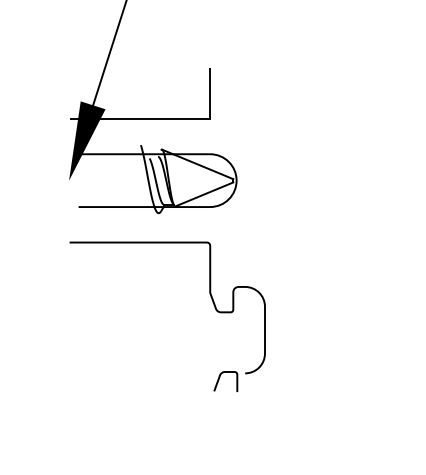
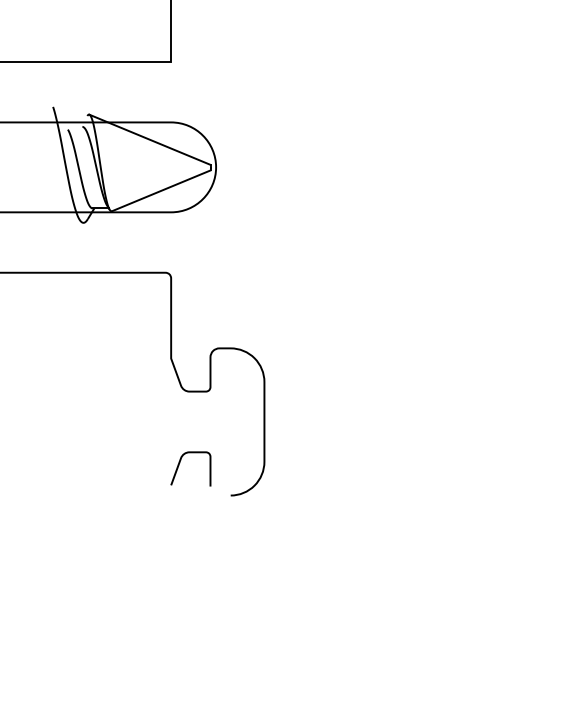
curve: (219, 380) -> (180, 466), moved

